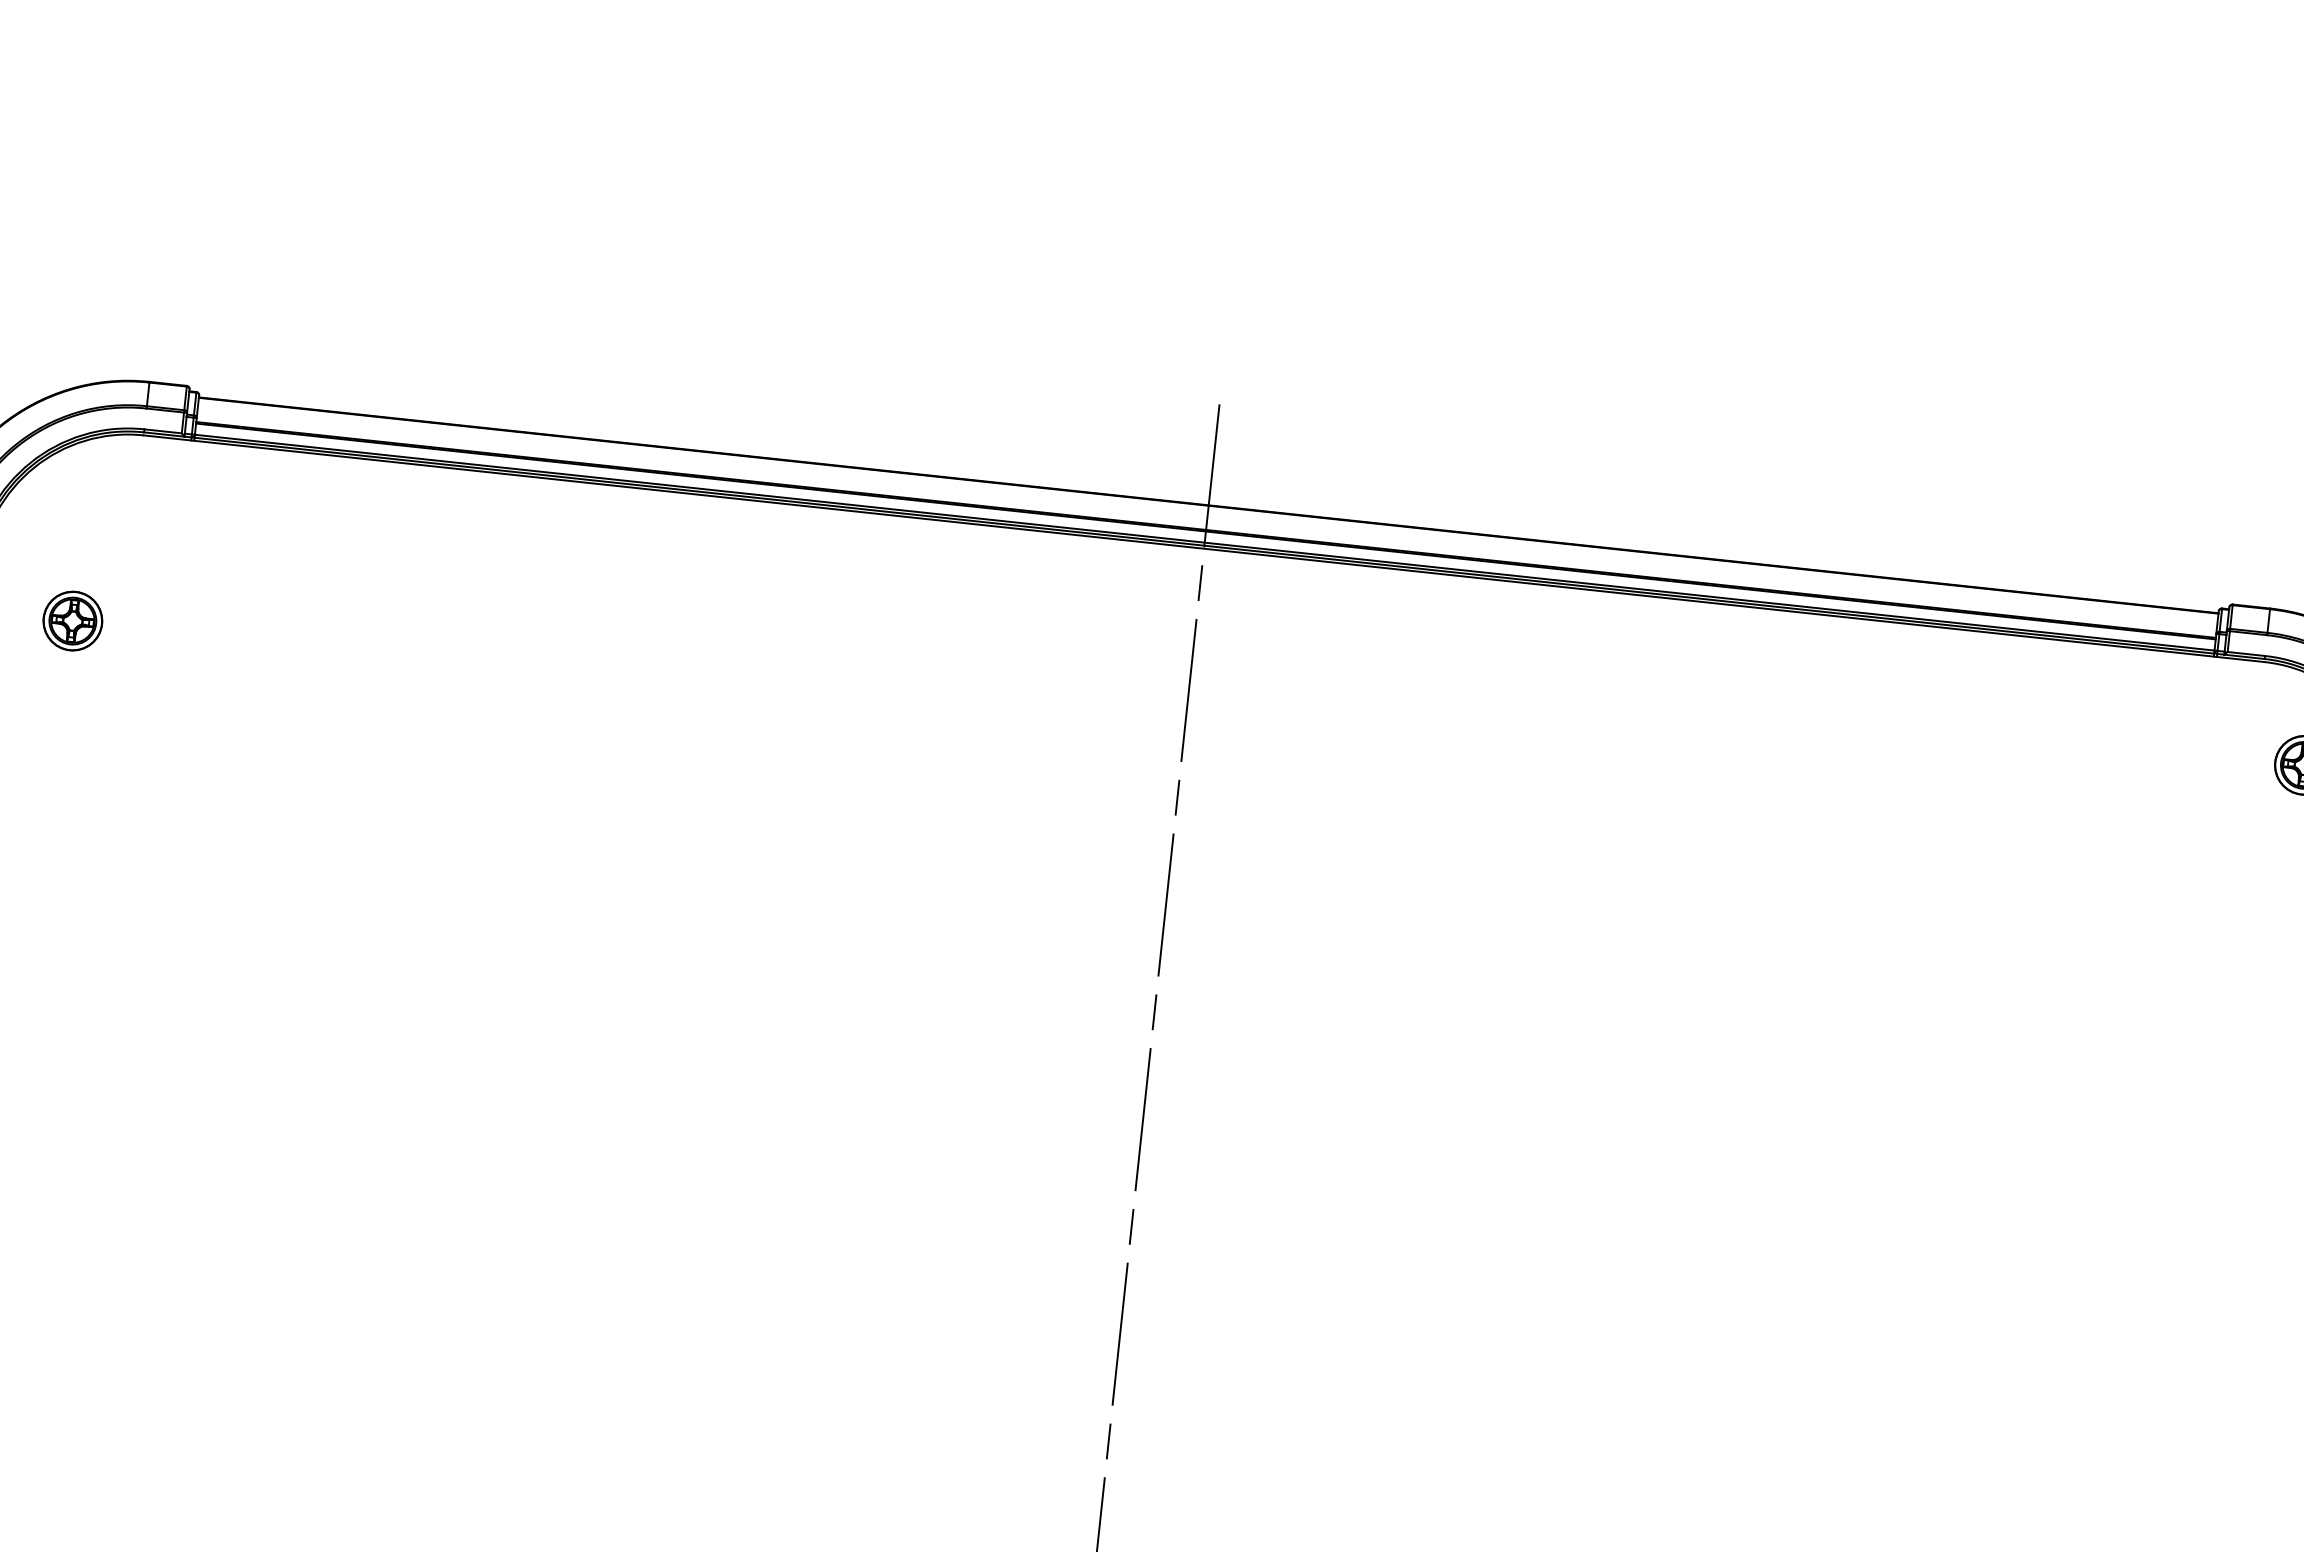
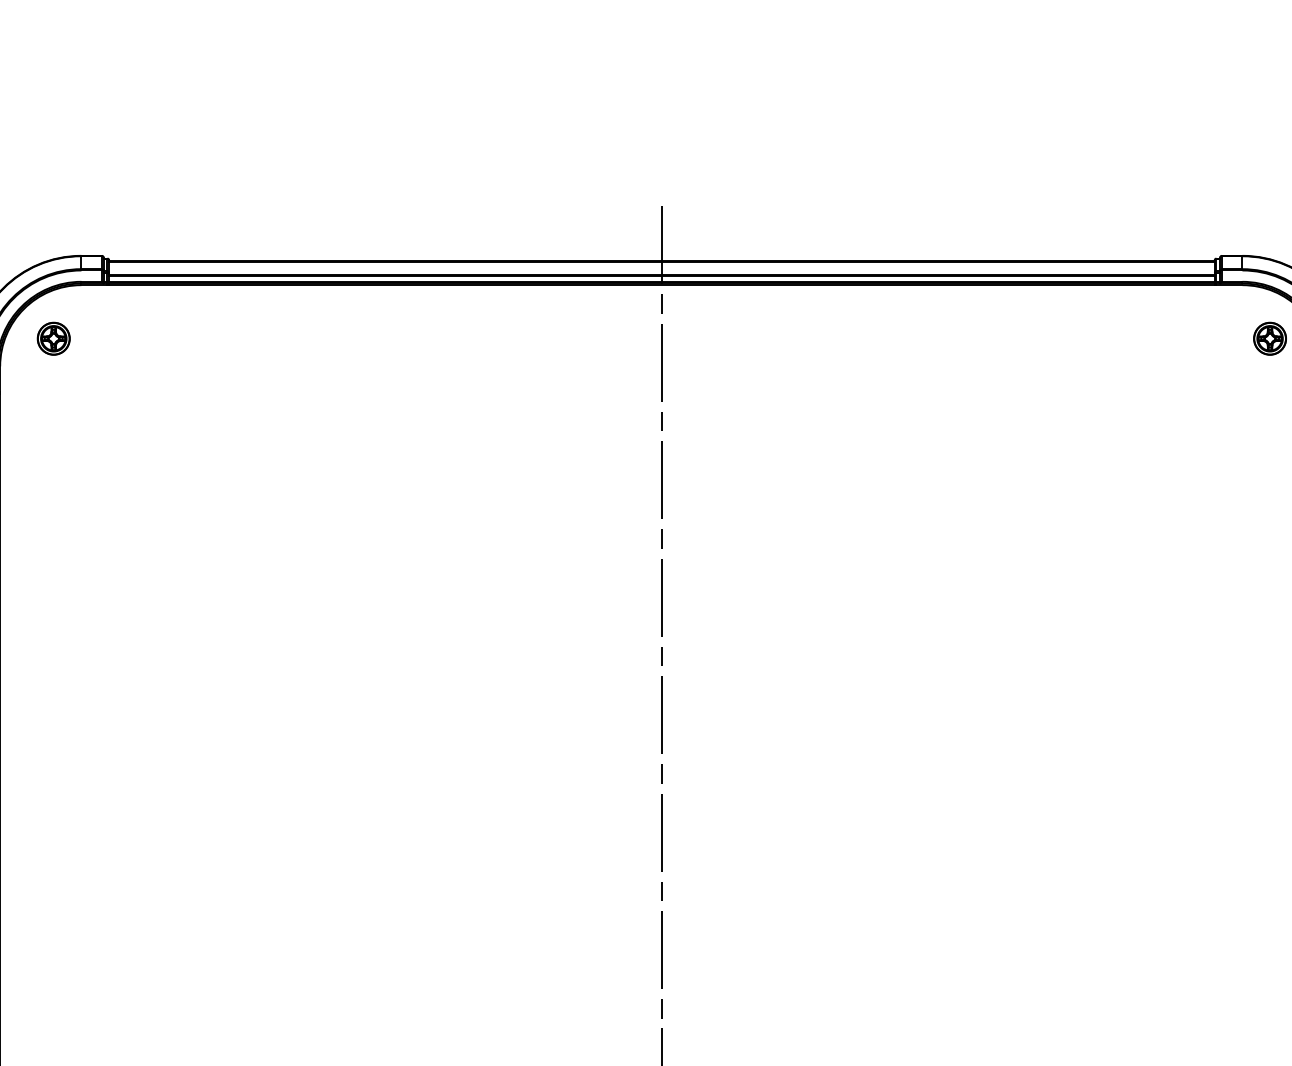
part: (72, 620) -> (53, 338), moved

